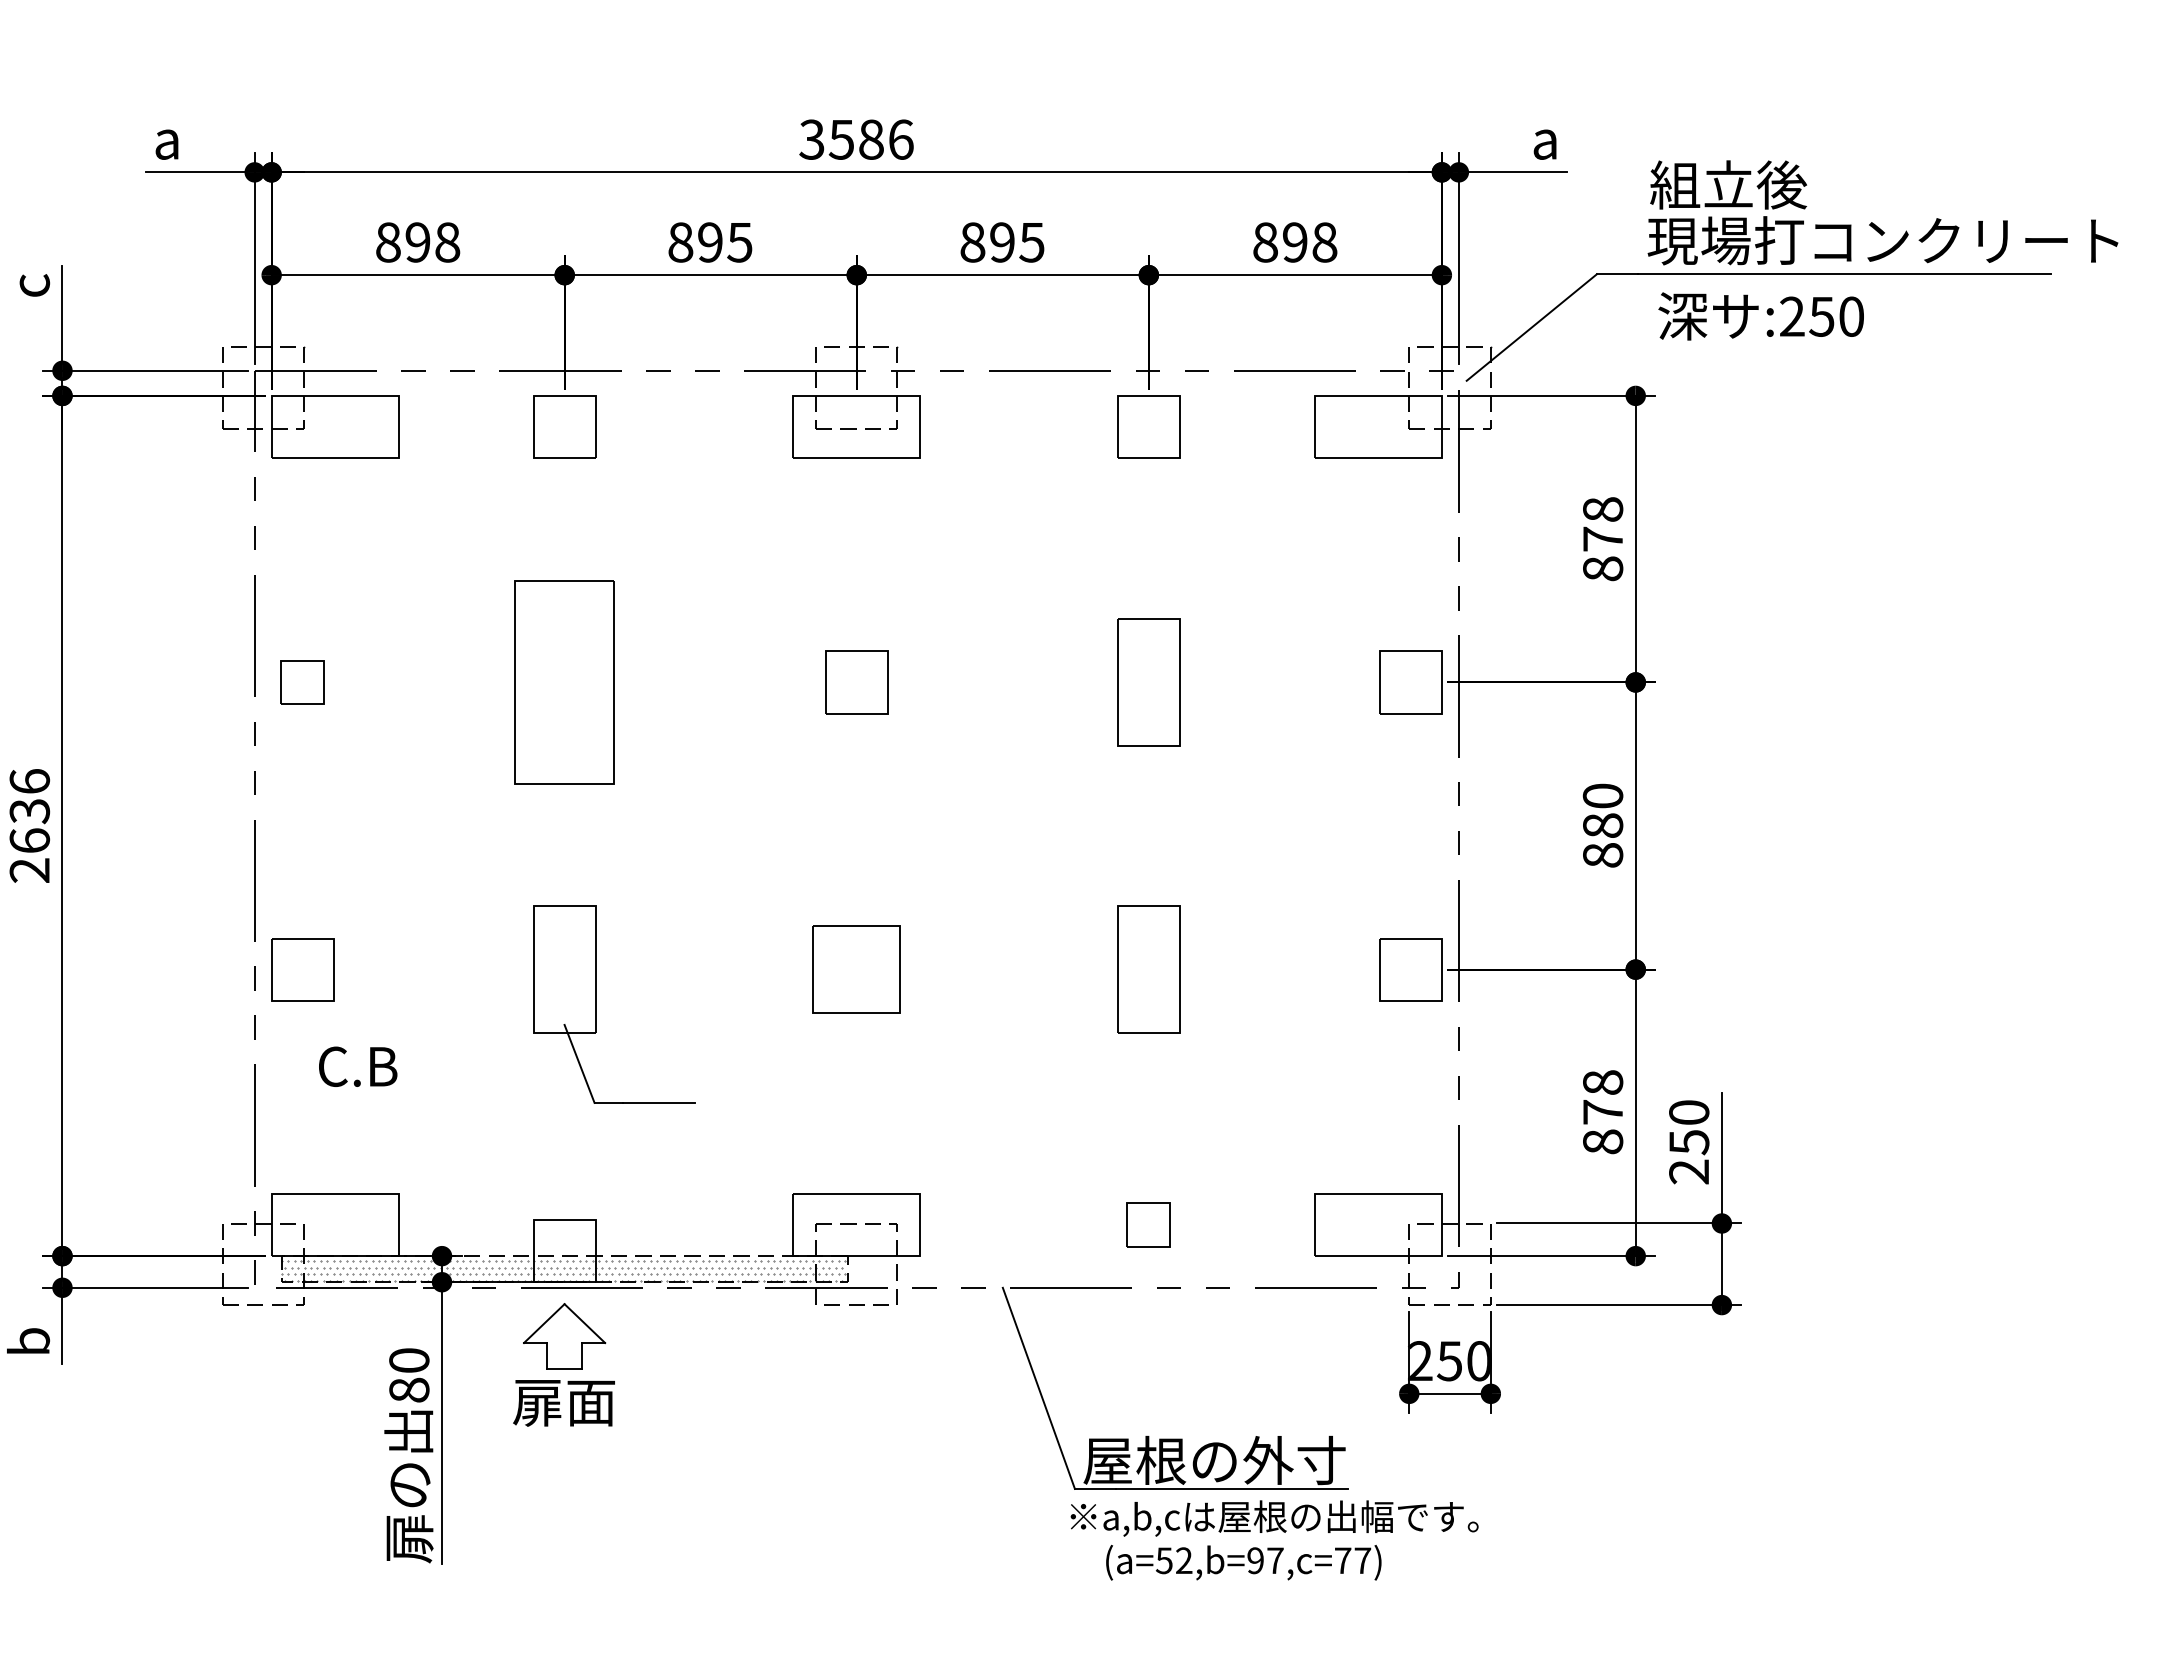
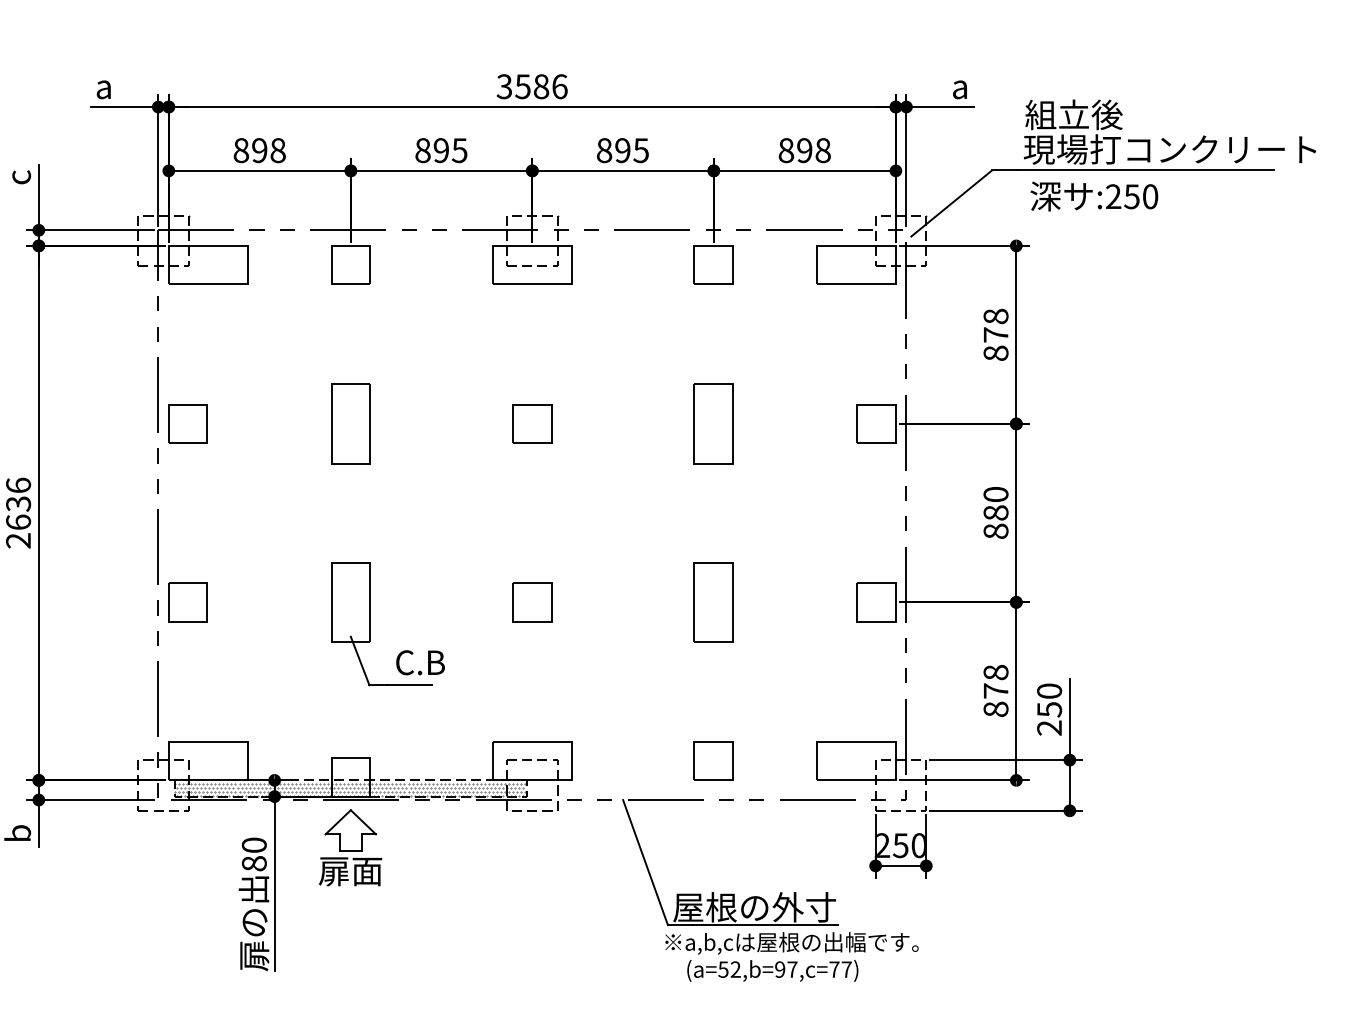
part: (301, 681) -> (187, 423), size x1.43
part: (564, 681) -> (350, 423), size x0.62
part: (857, 969) -> (532, 602), size x0.71
text: (358, 1066) -> (420, 662), moved
part: (1148, 1224) -> (713, 760), size x1.43

